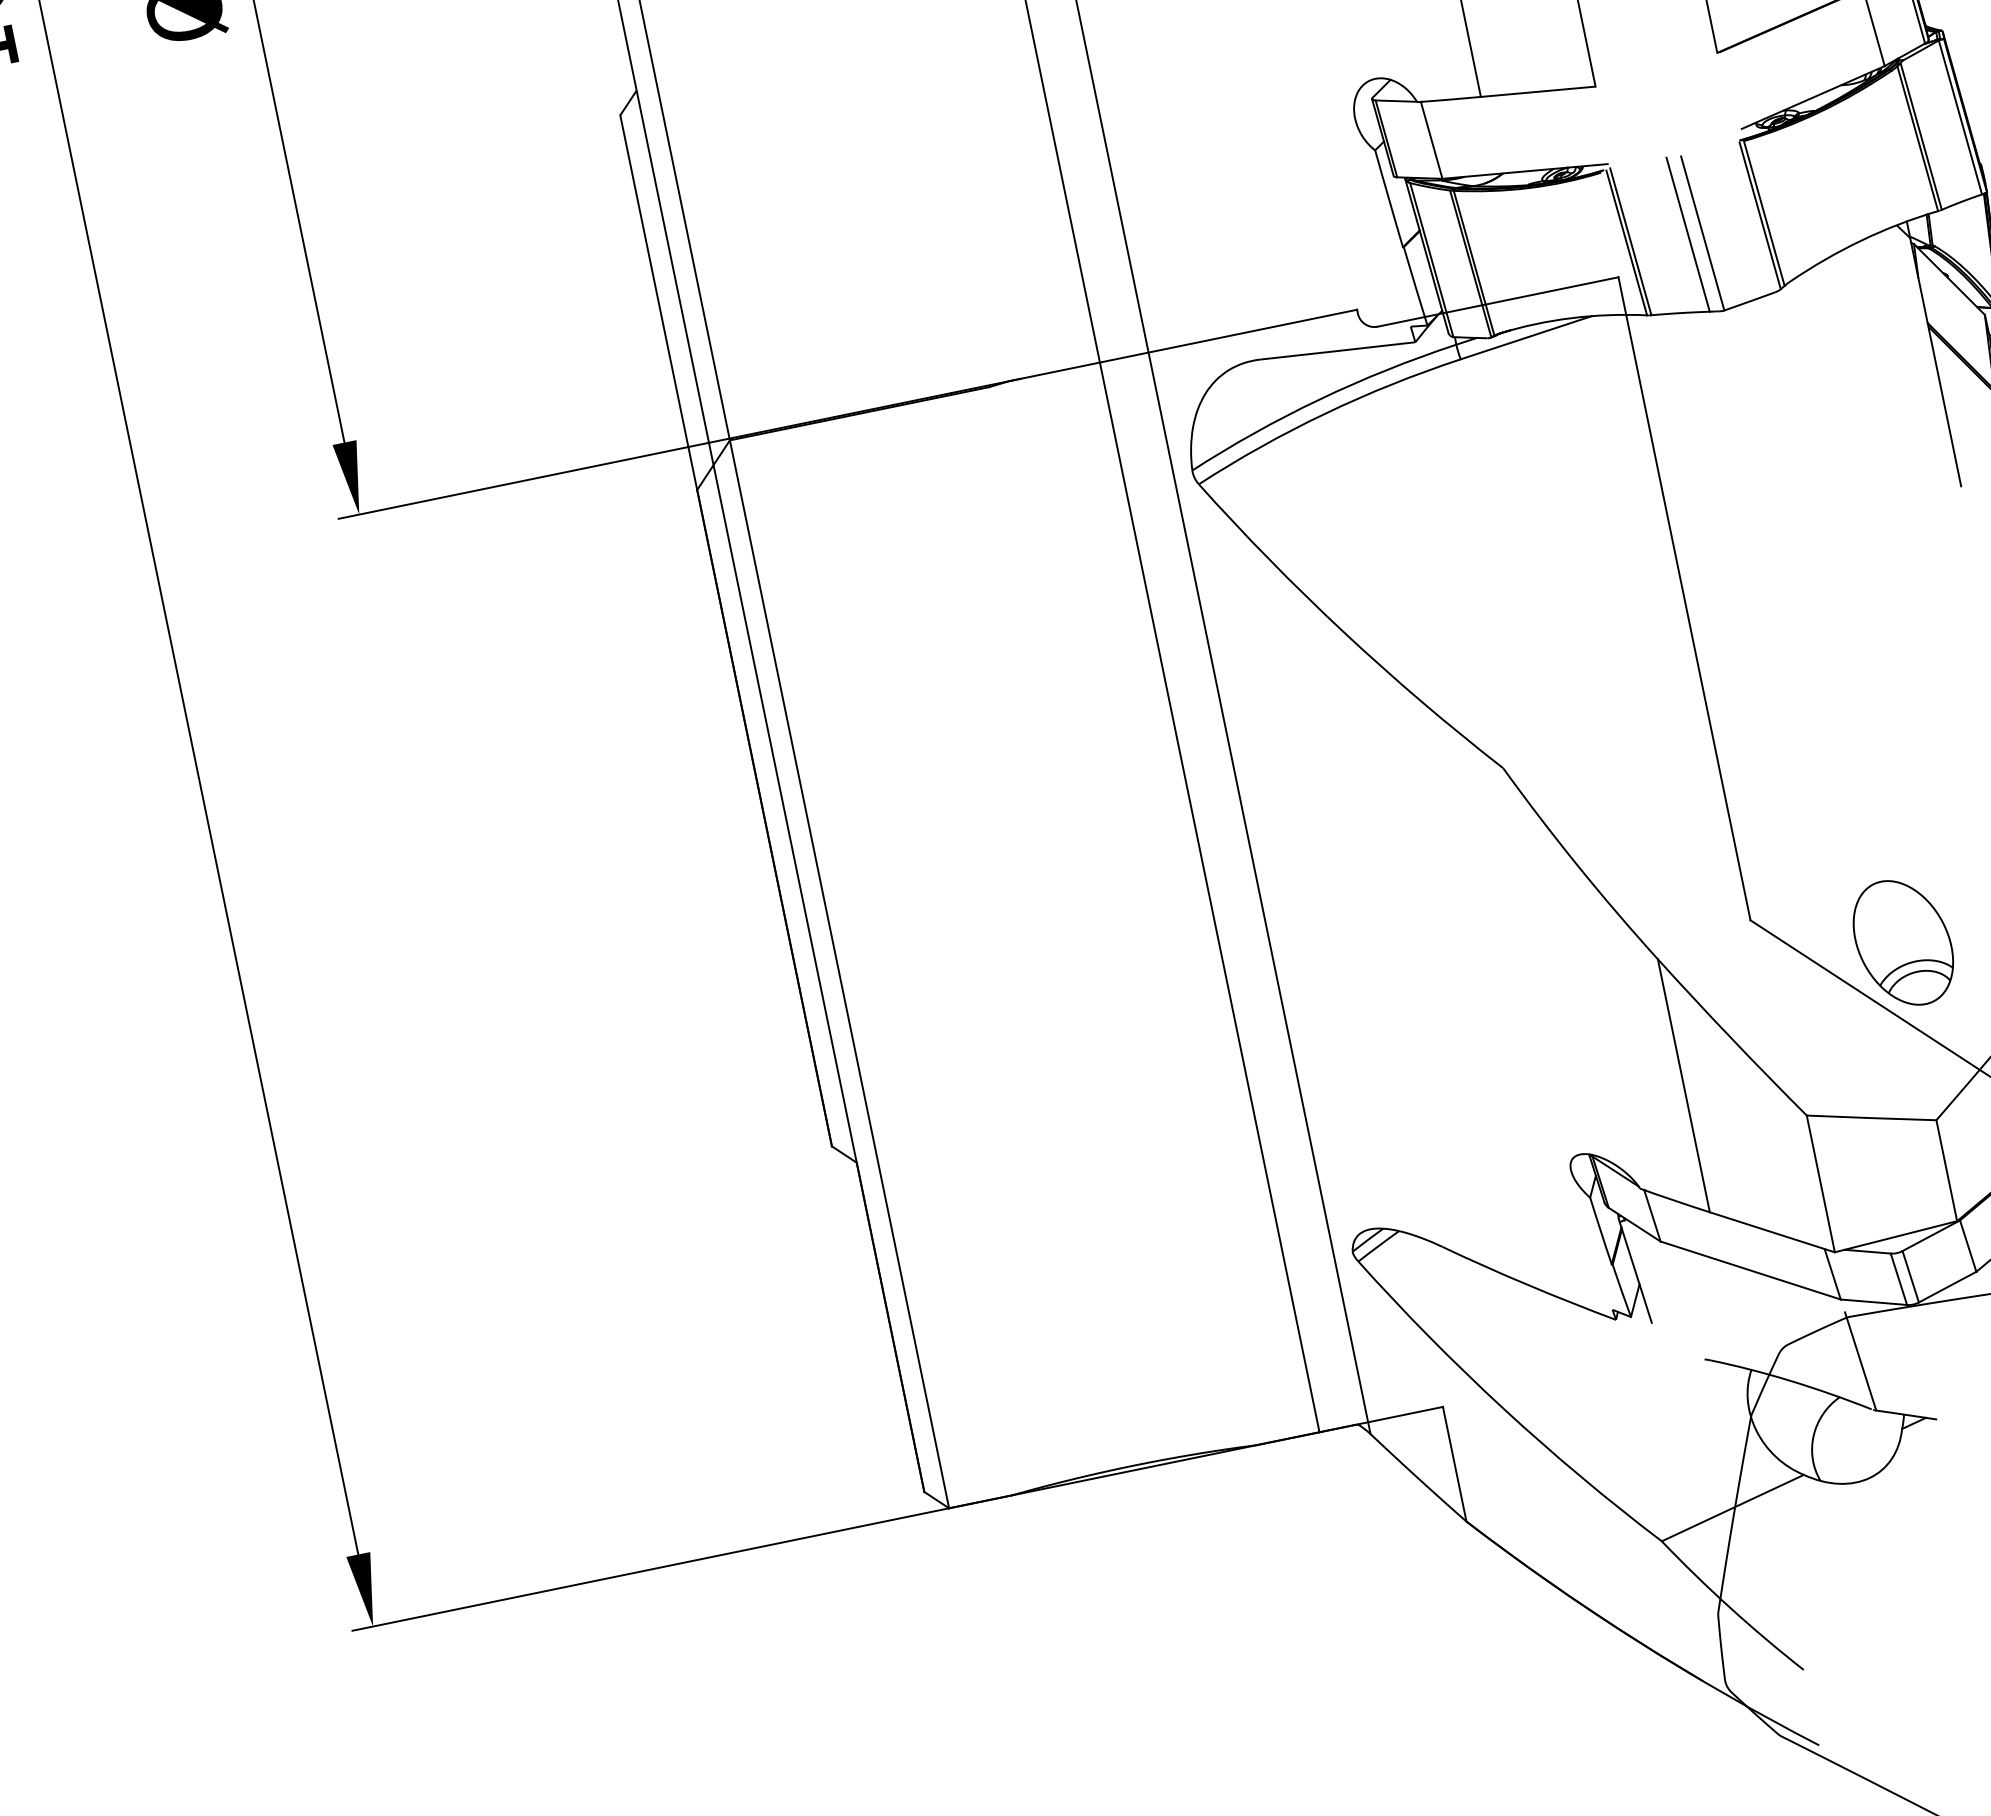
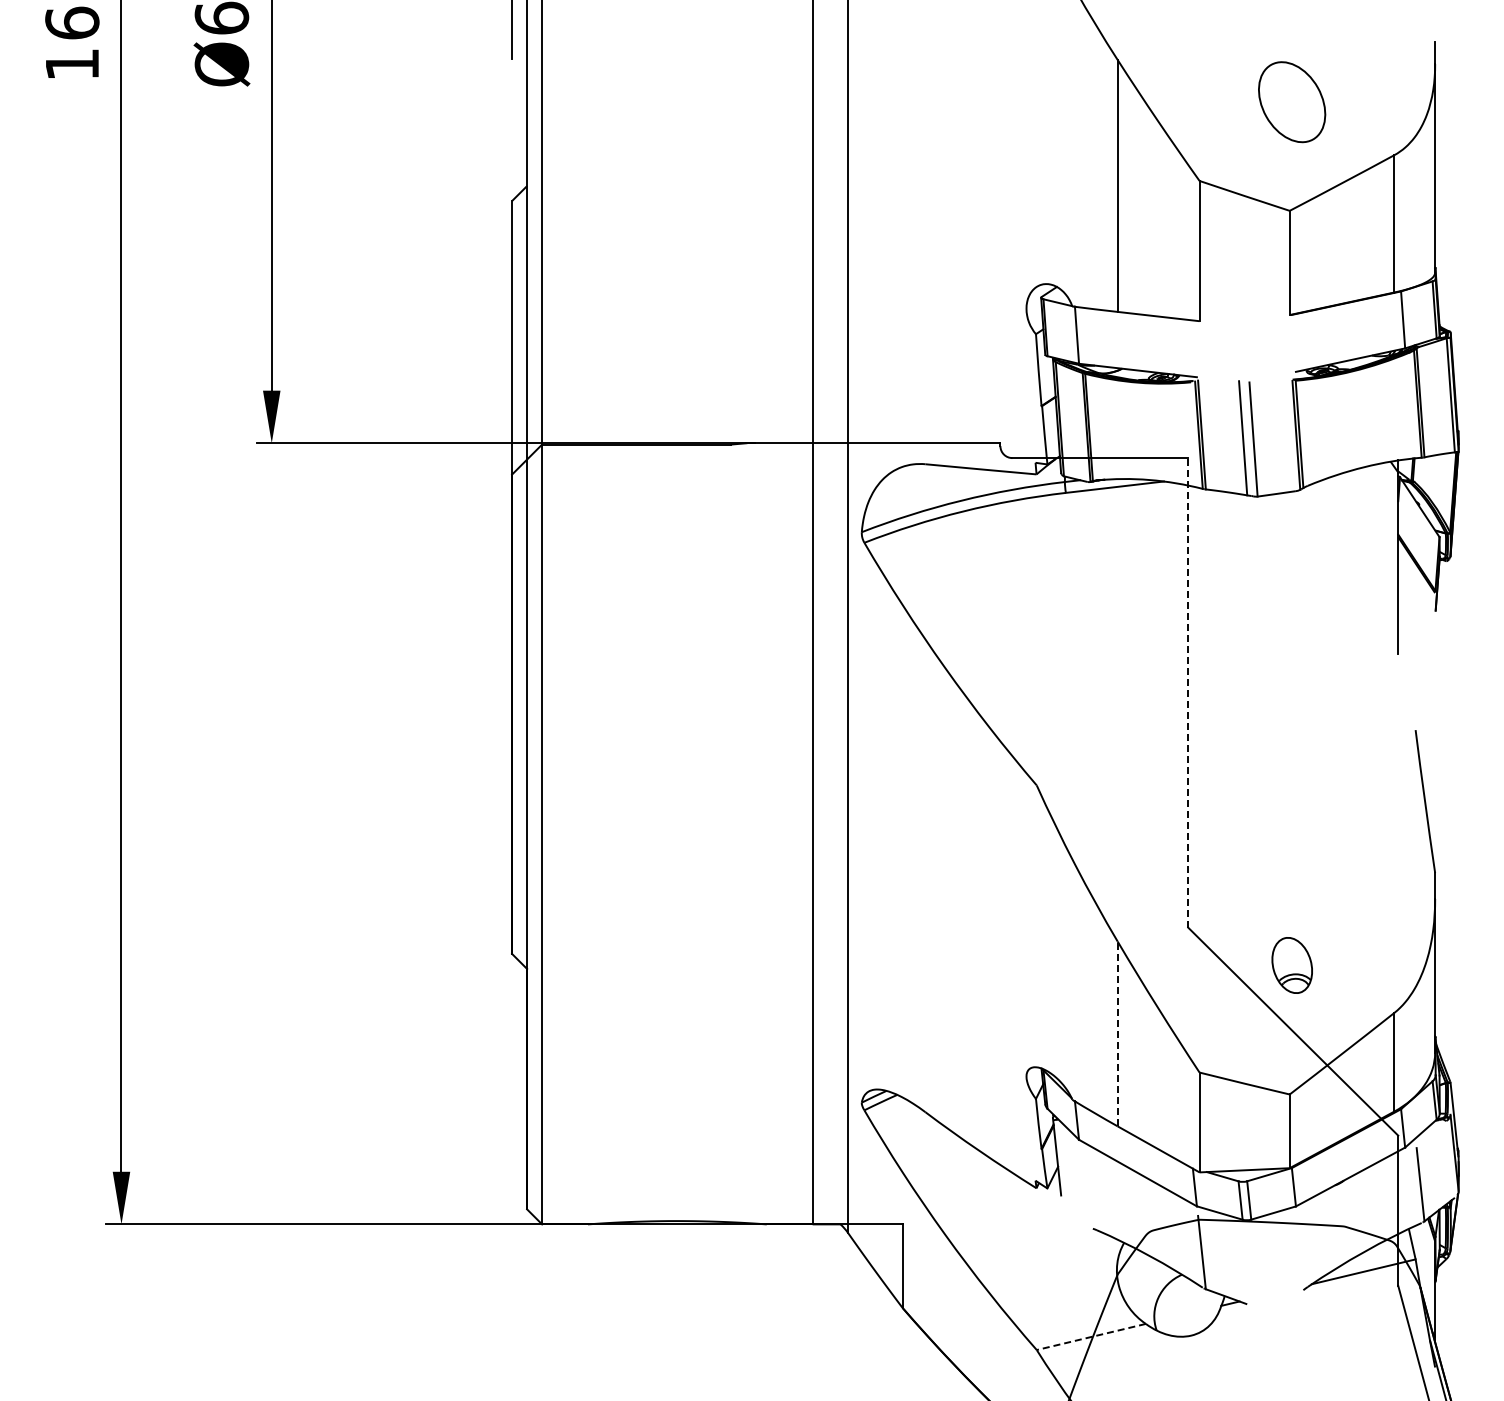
line: (1684, 598) -> (1188, 692), solid -> dashed
part: (1903, 942) -> (1292, 965), size x0.6
line: (1683, 1085) -> (1117, 1033), solid -> dashed
line: (1731, 1509) -> (1090, 1337), solid -> dashed

